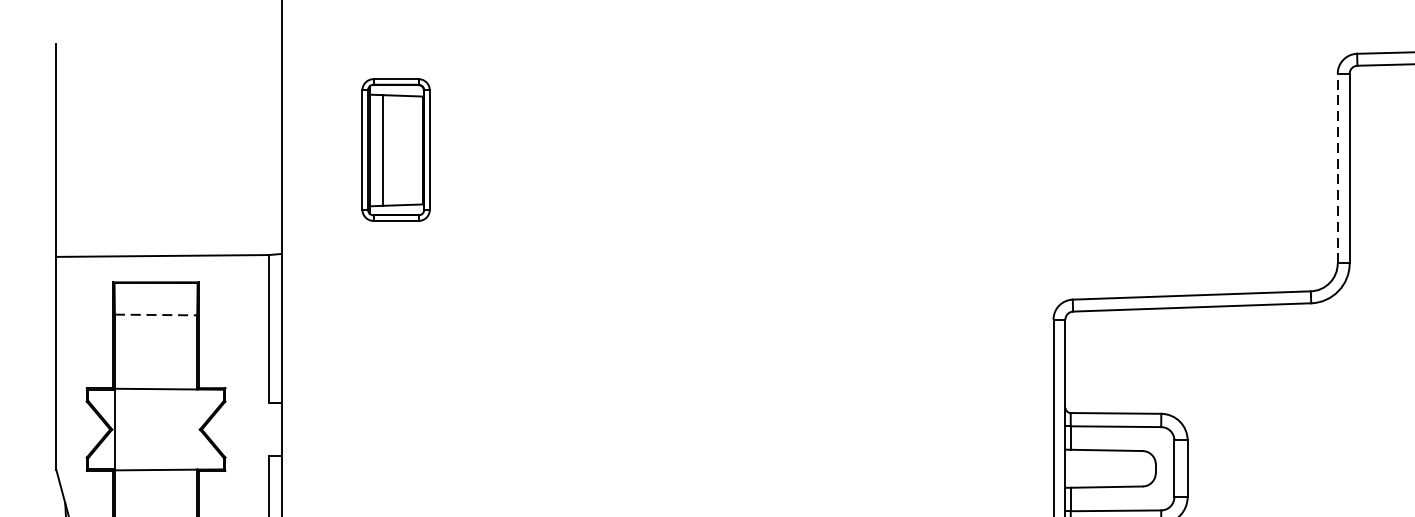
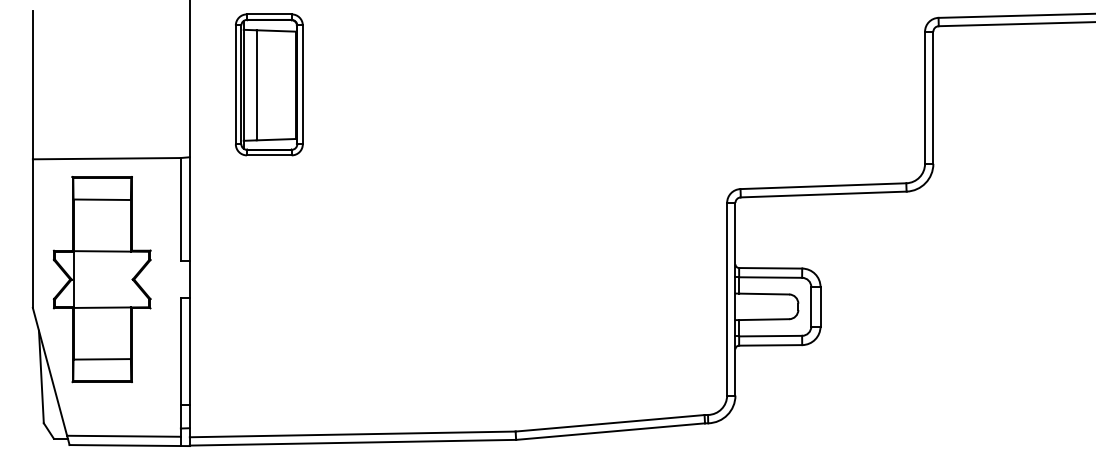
part: (396, 149) -> (269, 84), size x1.43
line: (1338, 168) -> (925, 97), dashed -> solid
line: (156, 314) -> (102, 199), dashed -> solid

